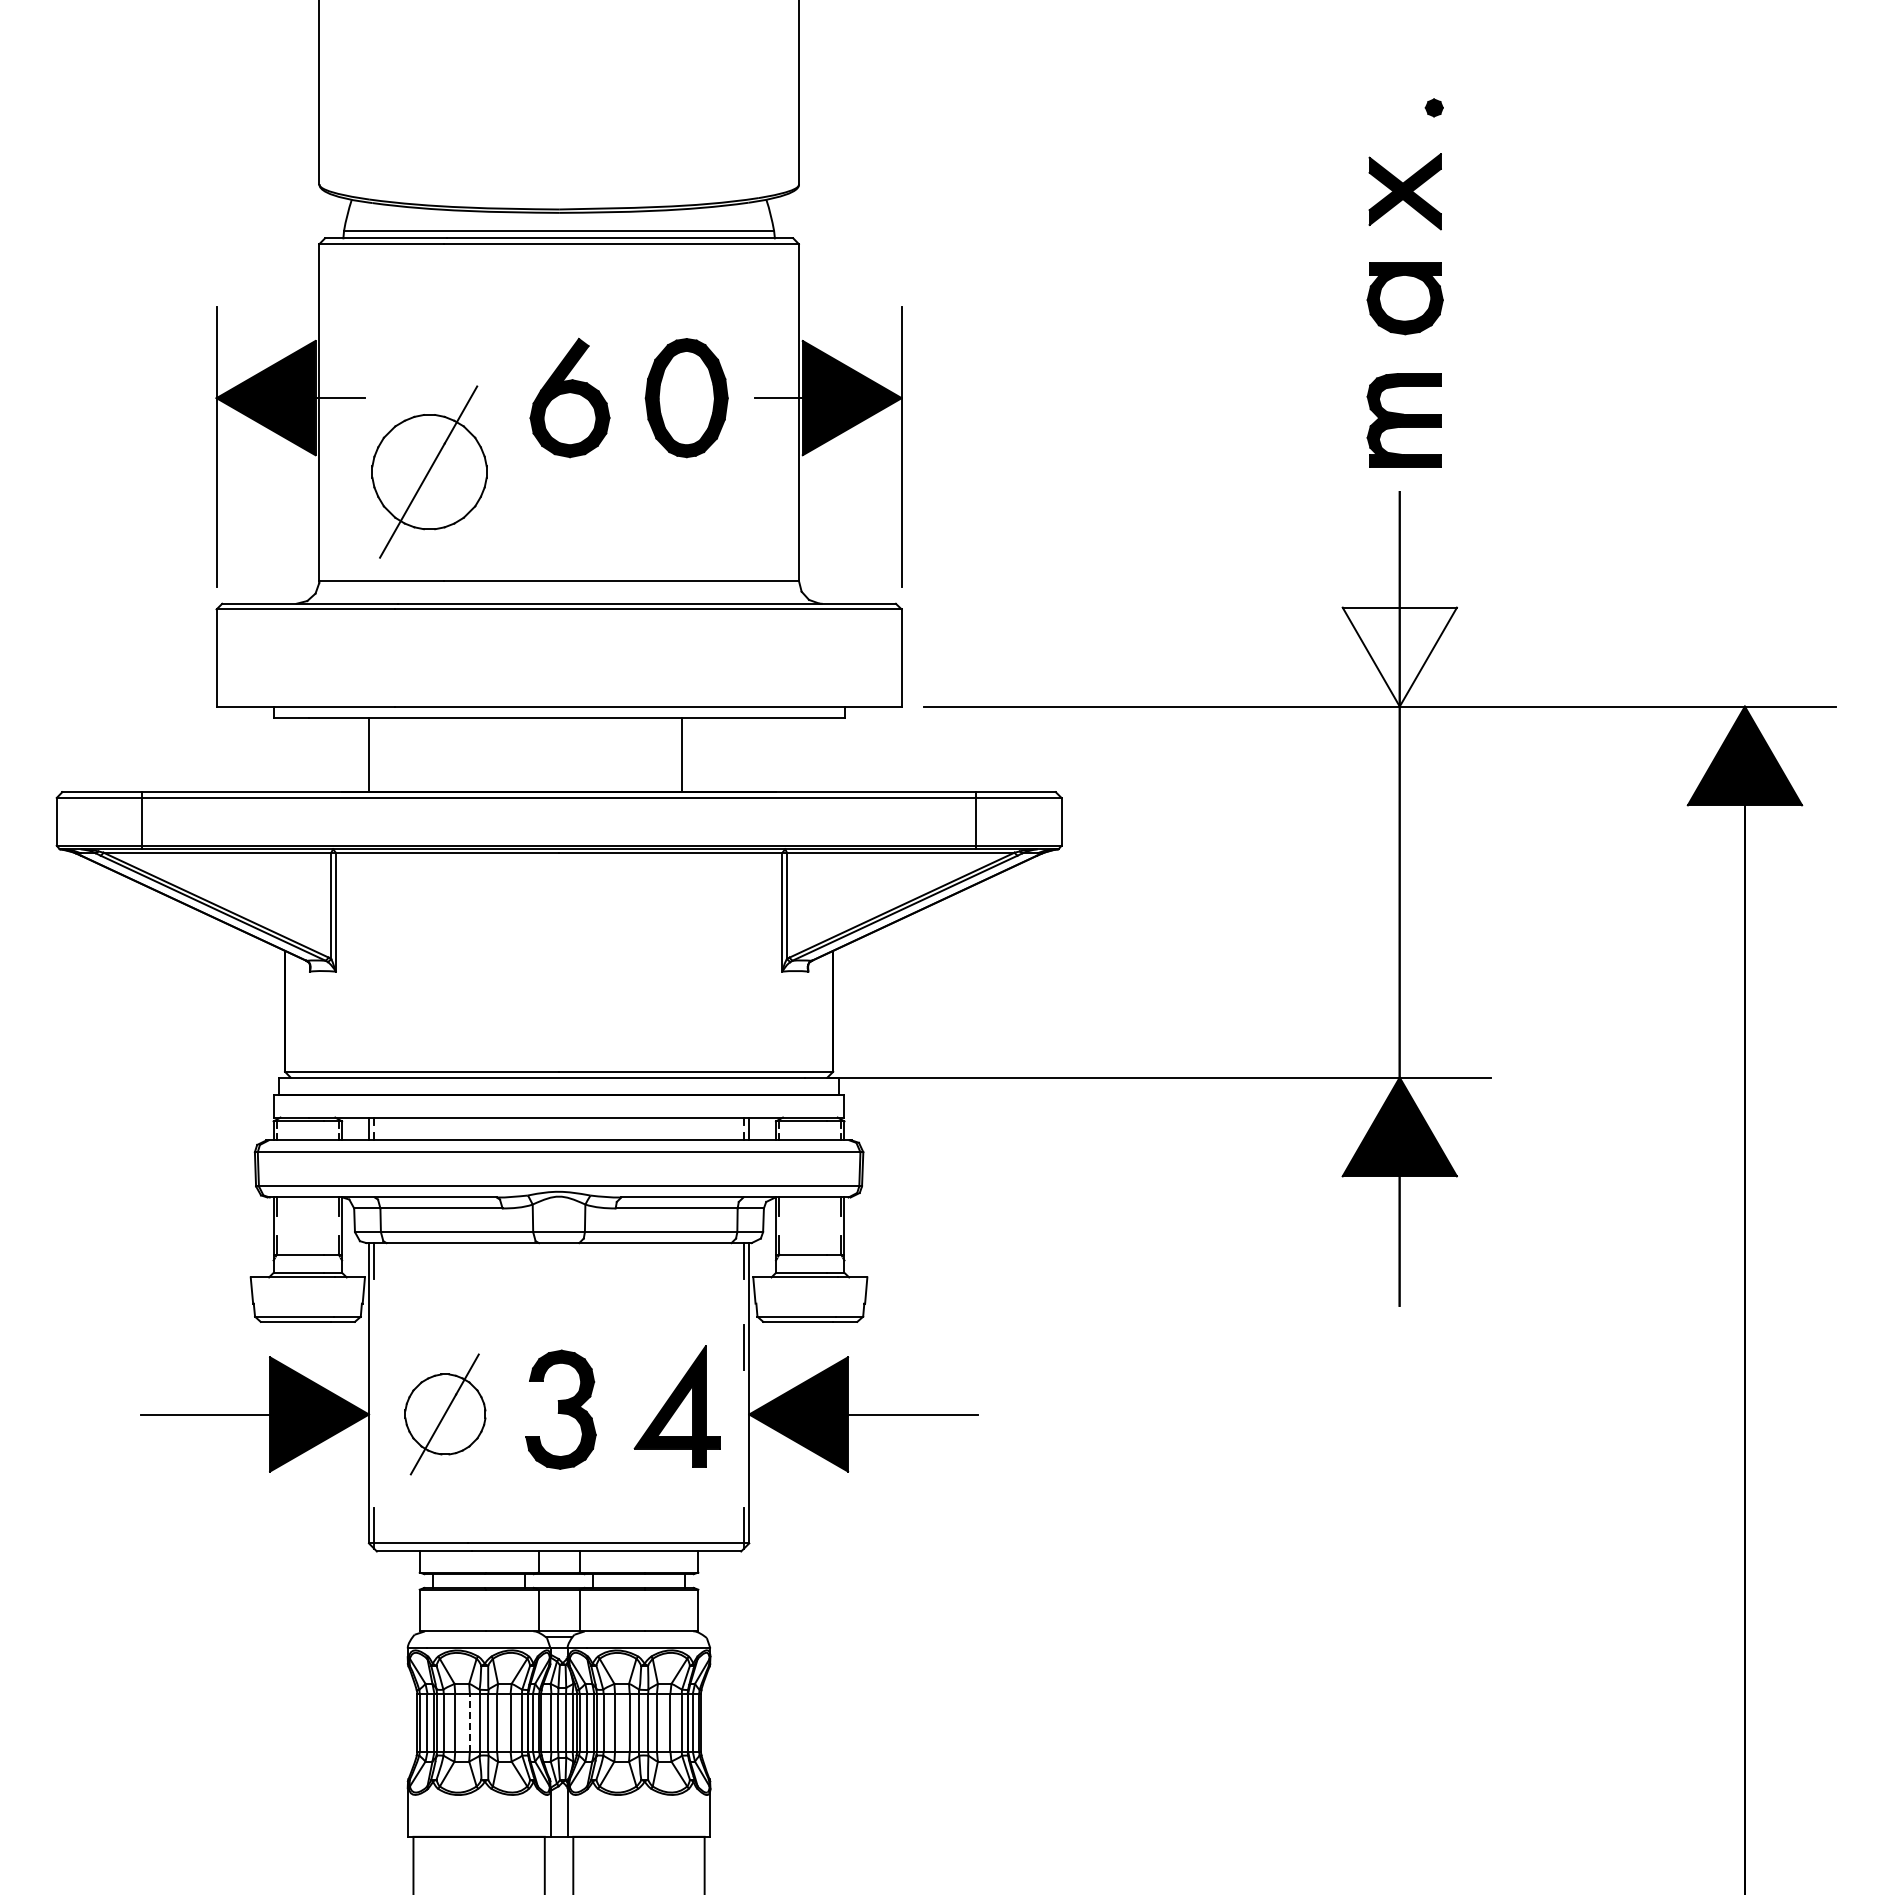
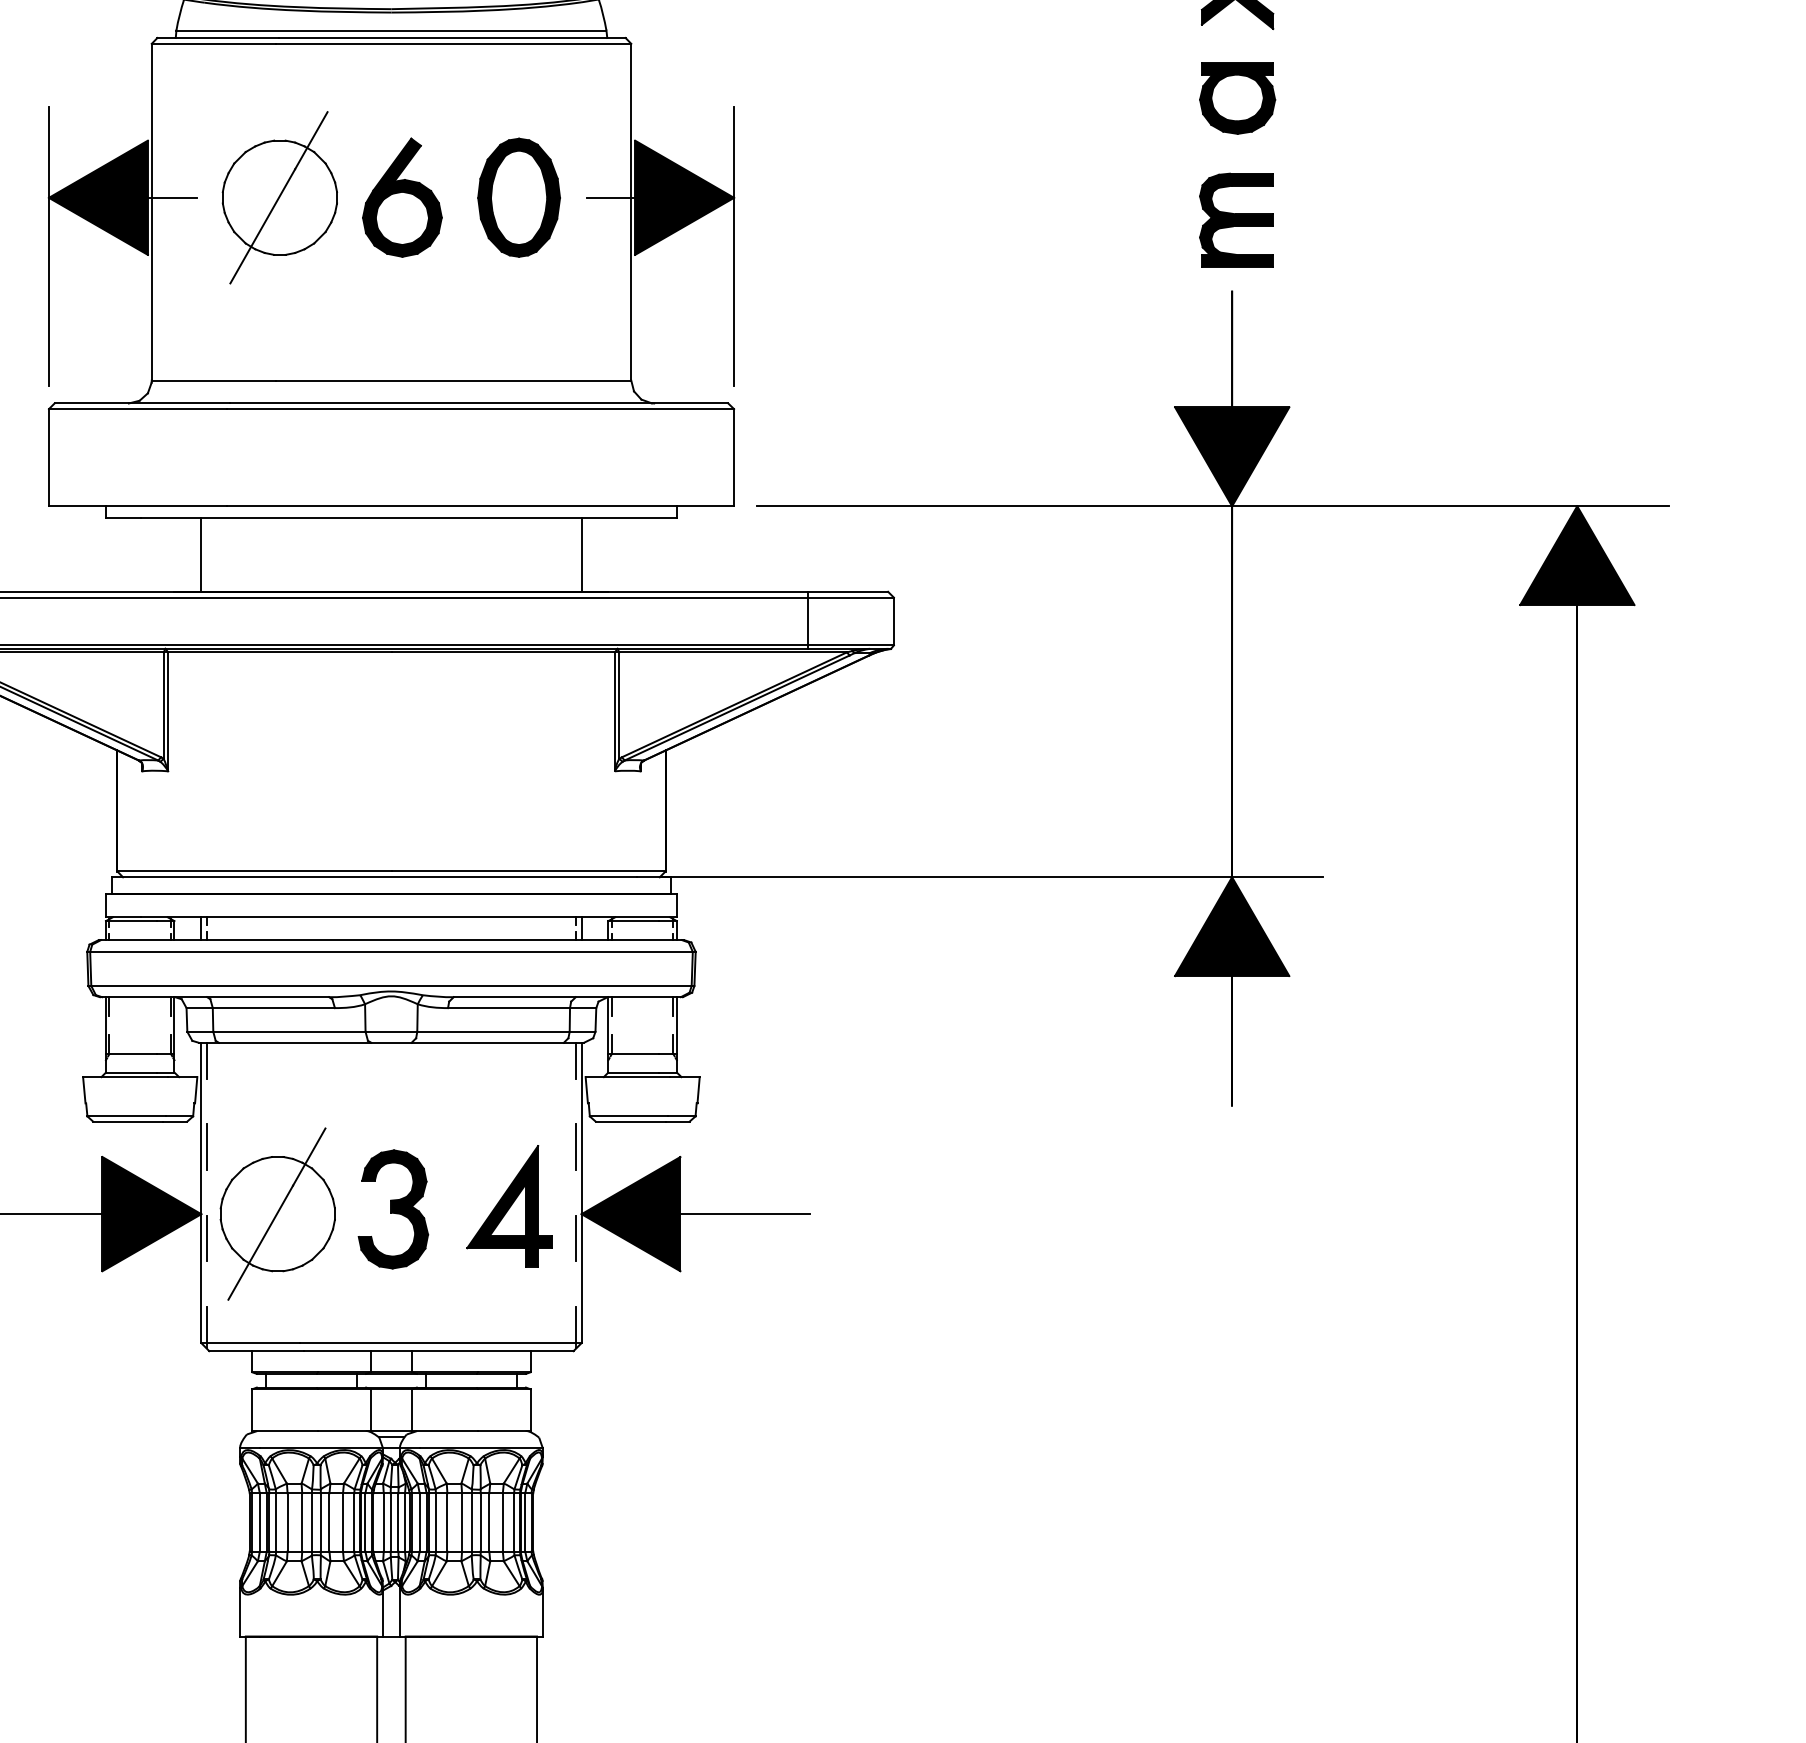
part: (429, 471) -> (279, 197), moved
fill: (1399, 656) -> (1231, 456), added
line: (682, 754) -> (581, 554), moved
line: (374, 1347) -> (206, 1147), added
part: (445, 1414) -> (277, 1214), size x1.43
line: (374, 1438) -> (206, 1238), added
line: (743, 1438) -> (575, 1238), added
line: (469, 1722) -> (301, 1522), dashed -> solid

